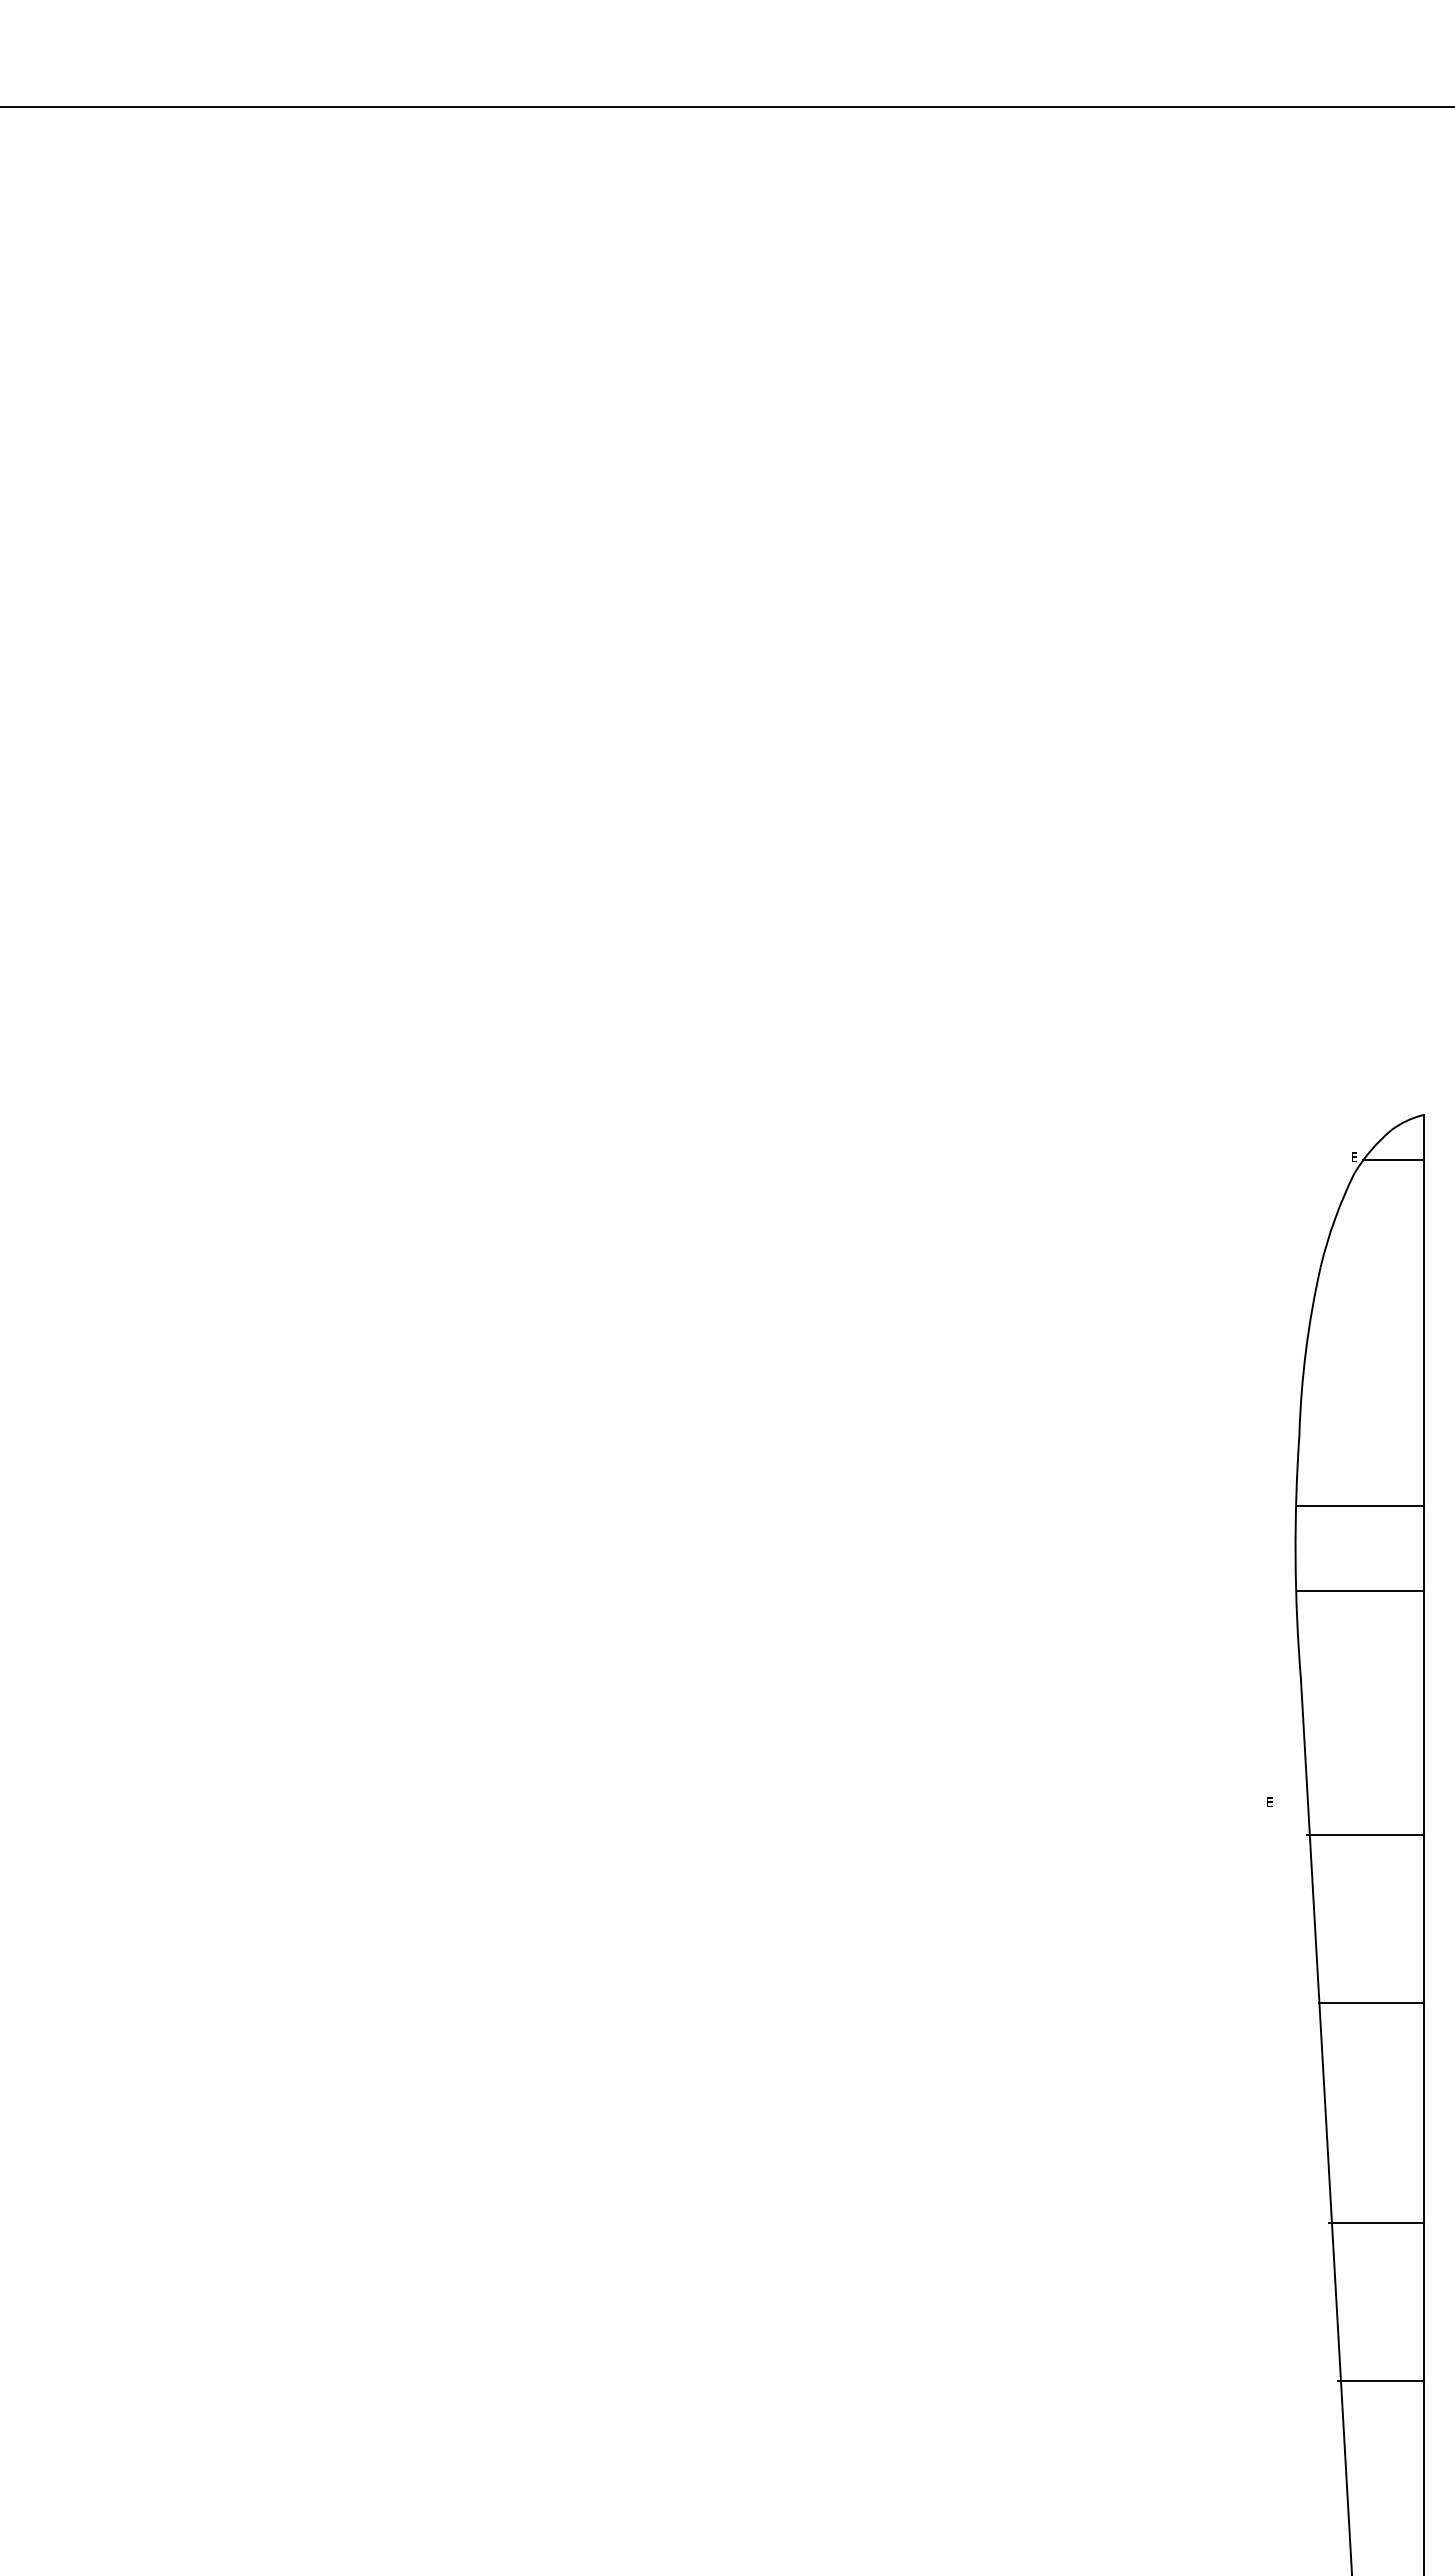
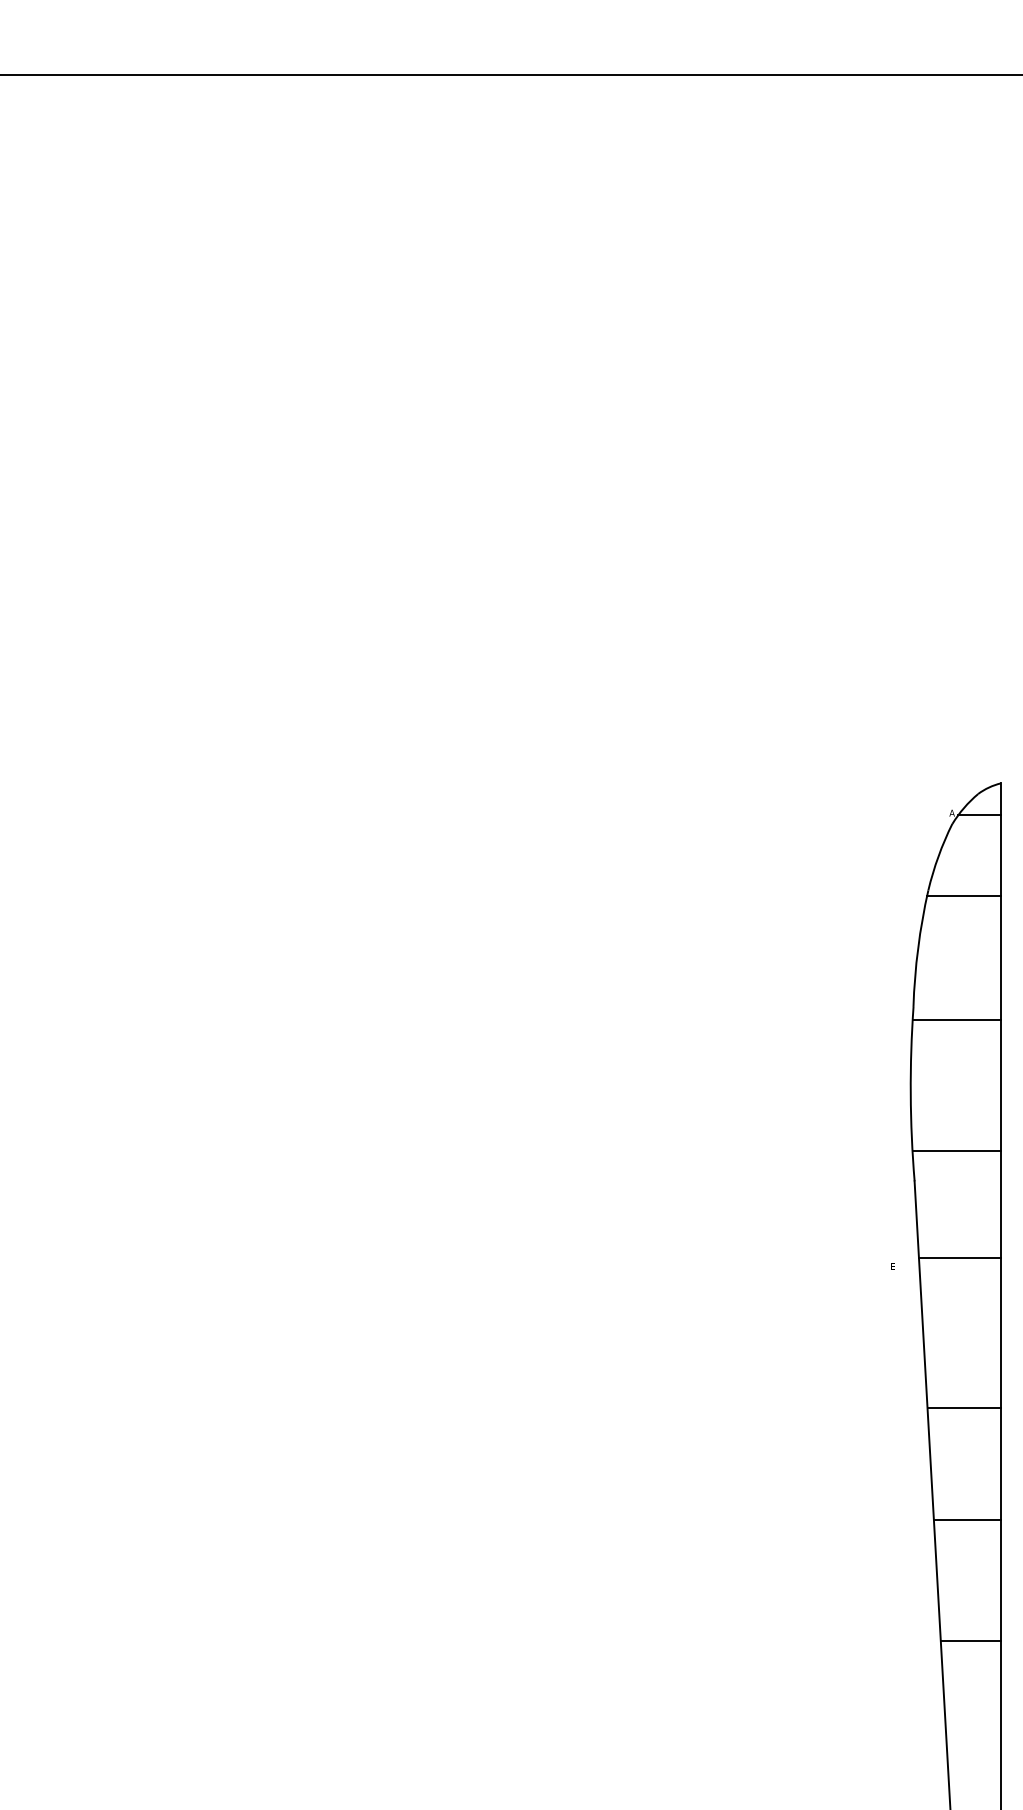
text: (1354, 1157) -> (952, 813), E -> A
line: (1371, 1275) -> (964, 896), added
line: (1361, 1506) -> (957, 1020), moved
line: (1361, 1591) -> (957, 1151), moved
line: (1365, 1834) -> (959, 1258), moved
line: (1376, 2223) -> (967, 1520), moved
line: (1381, 2381) -> (971, 1641), moved

